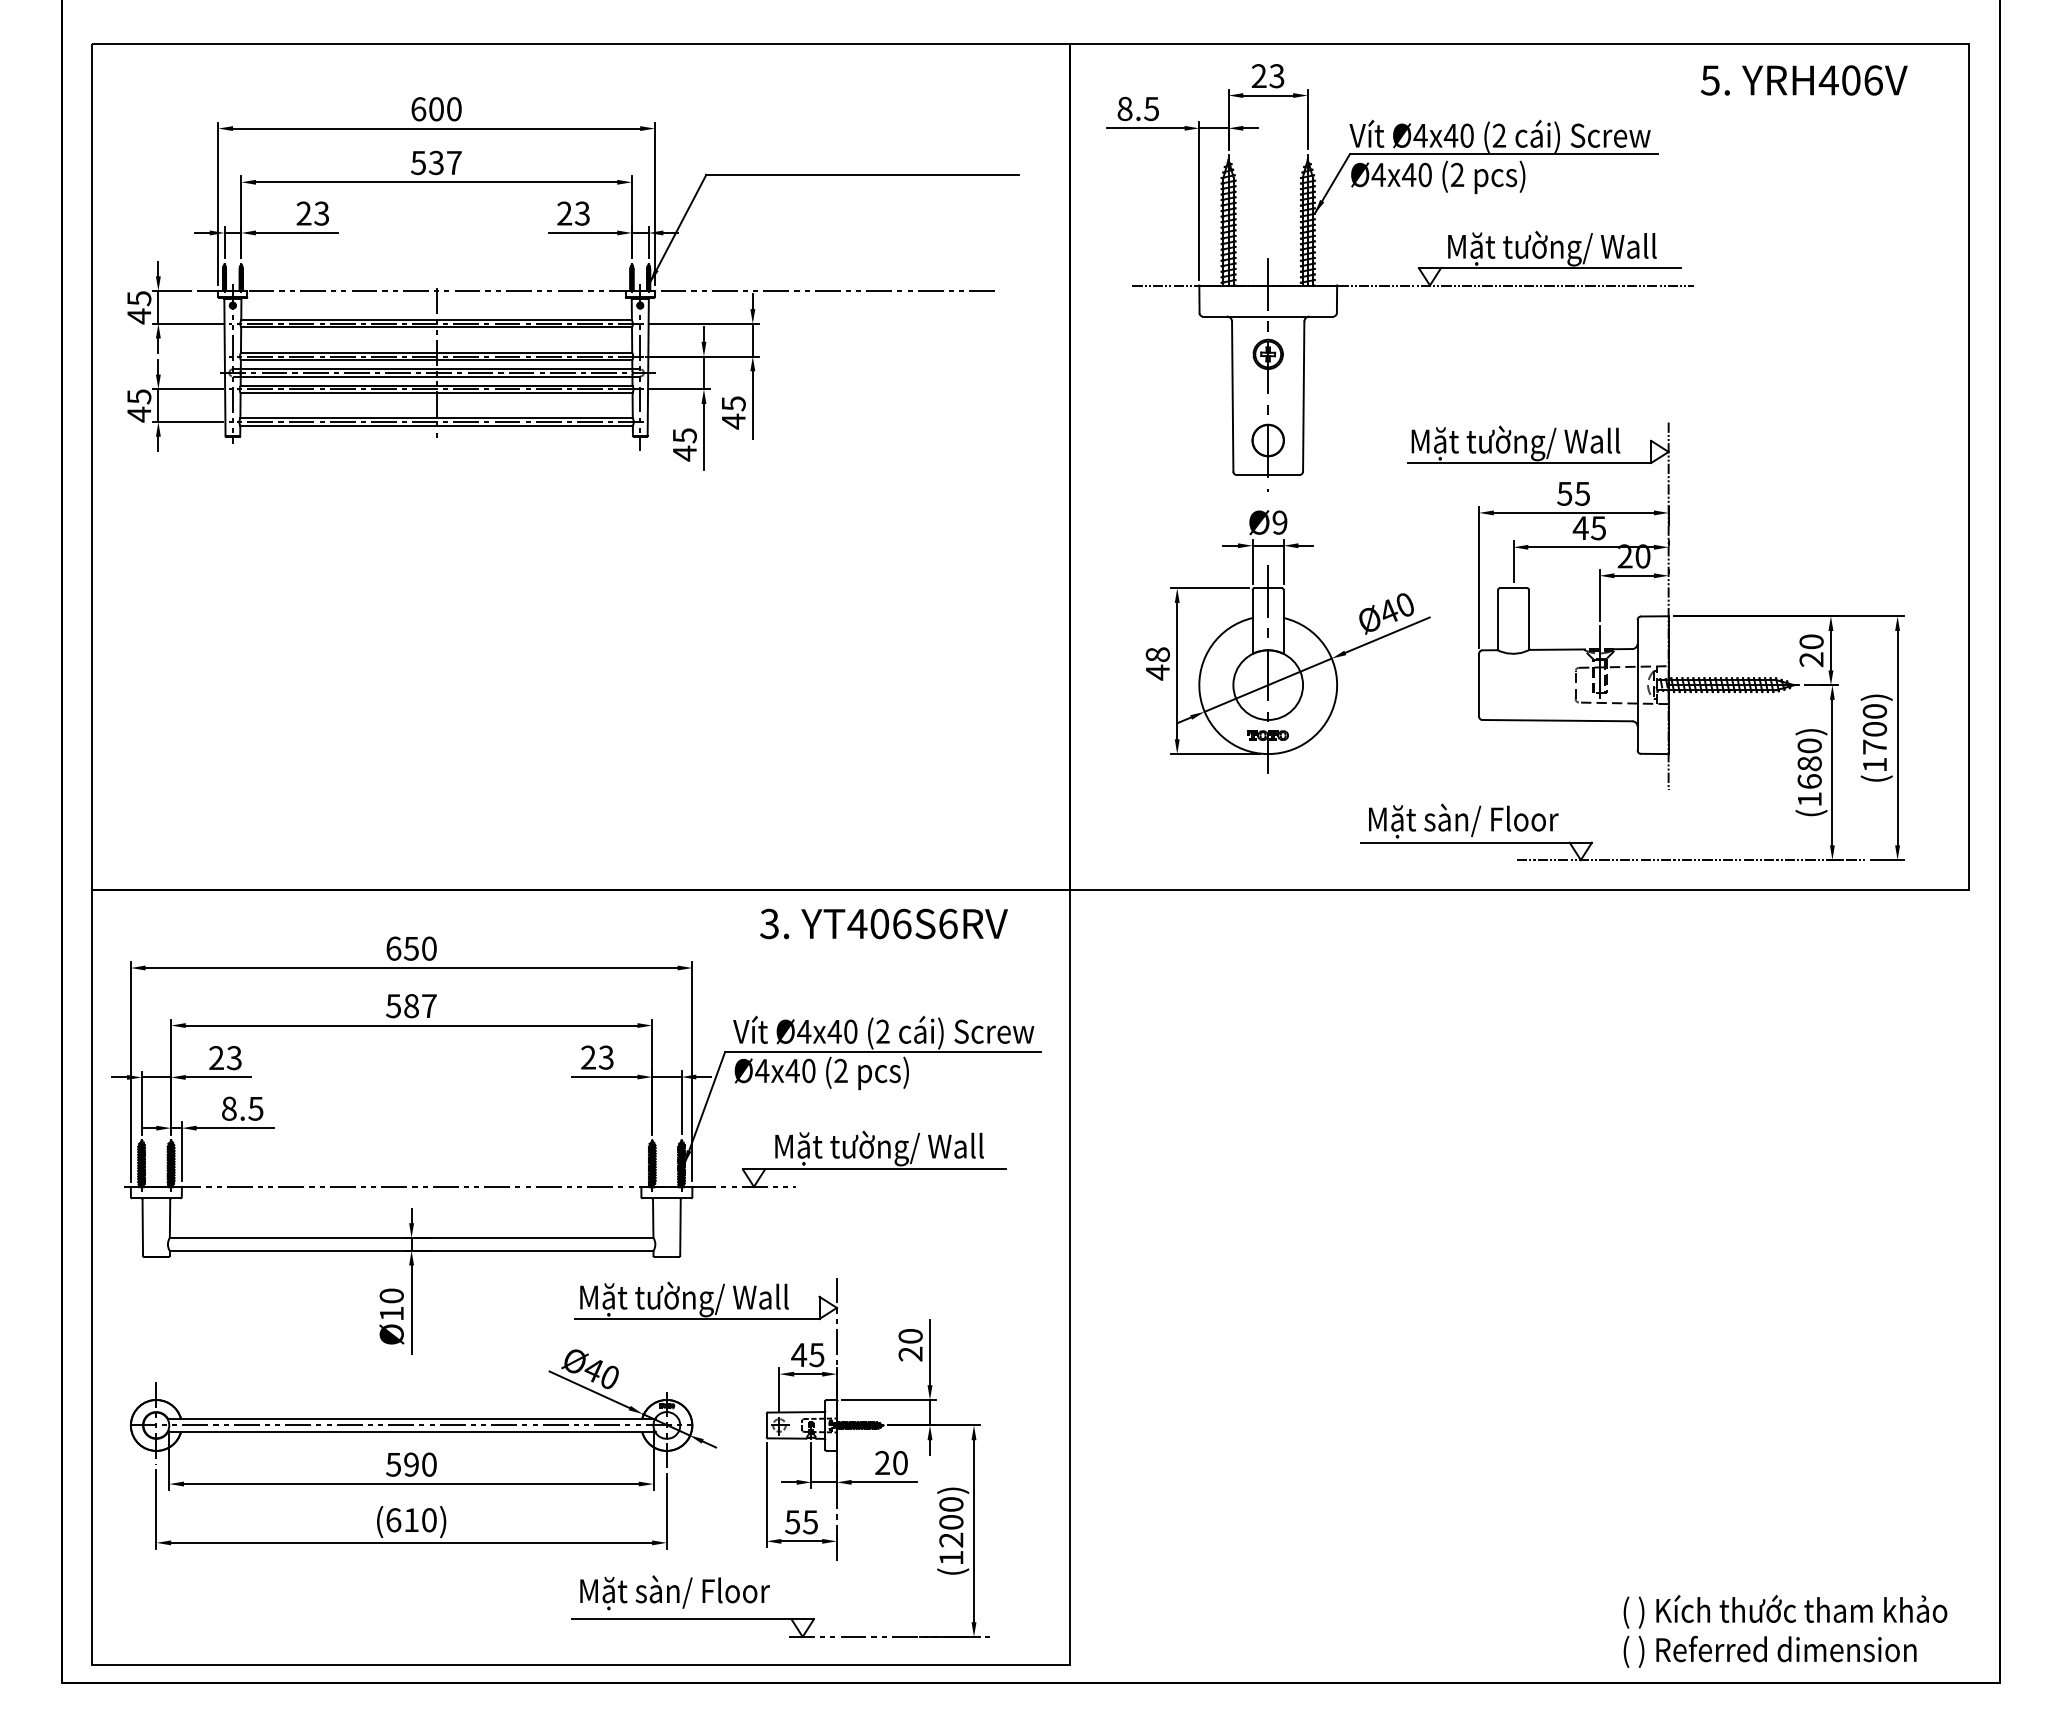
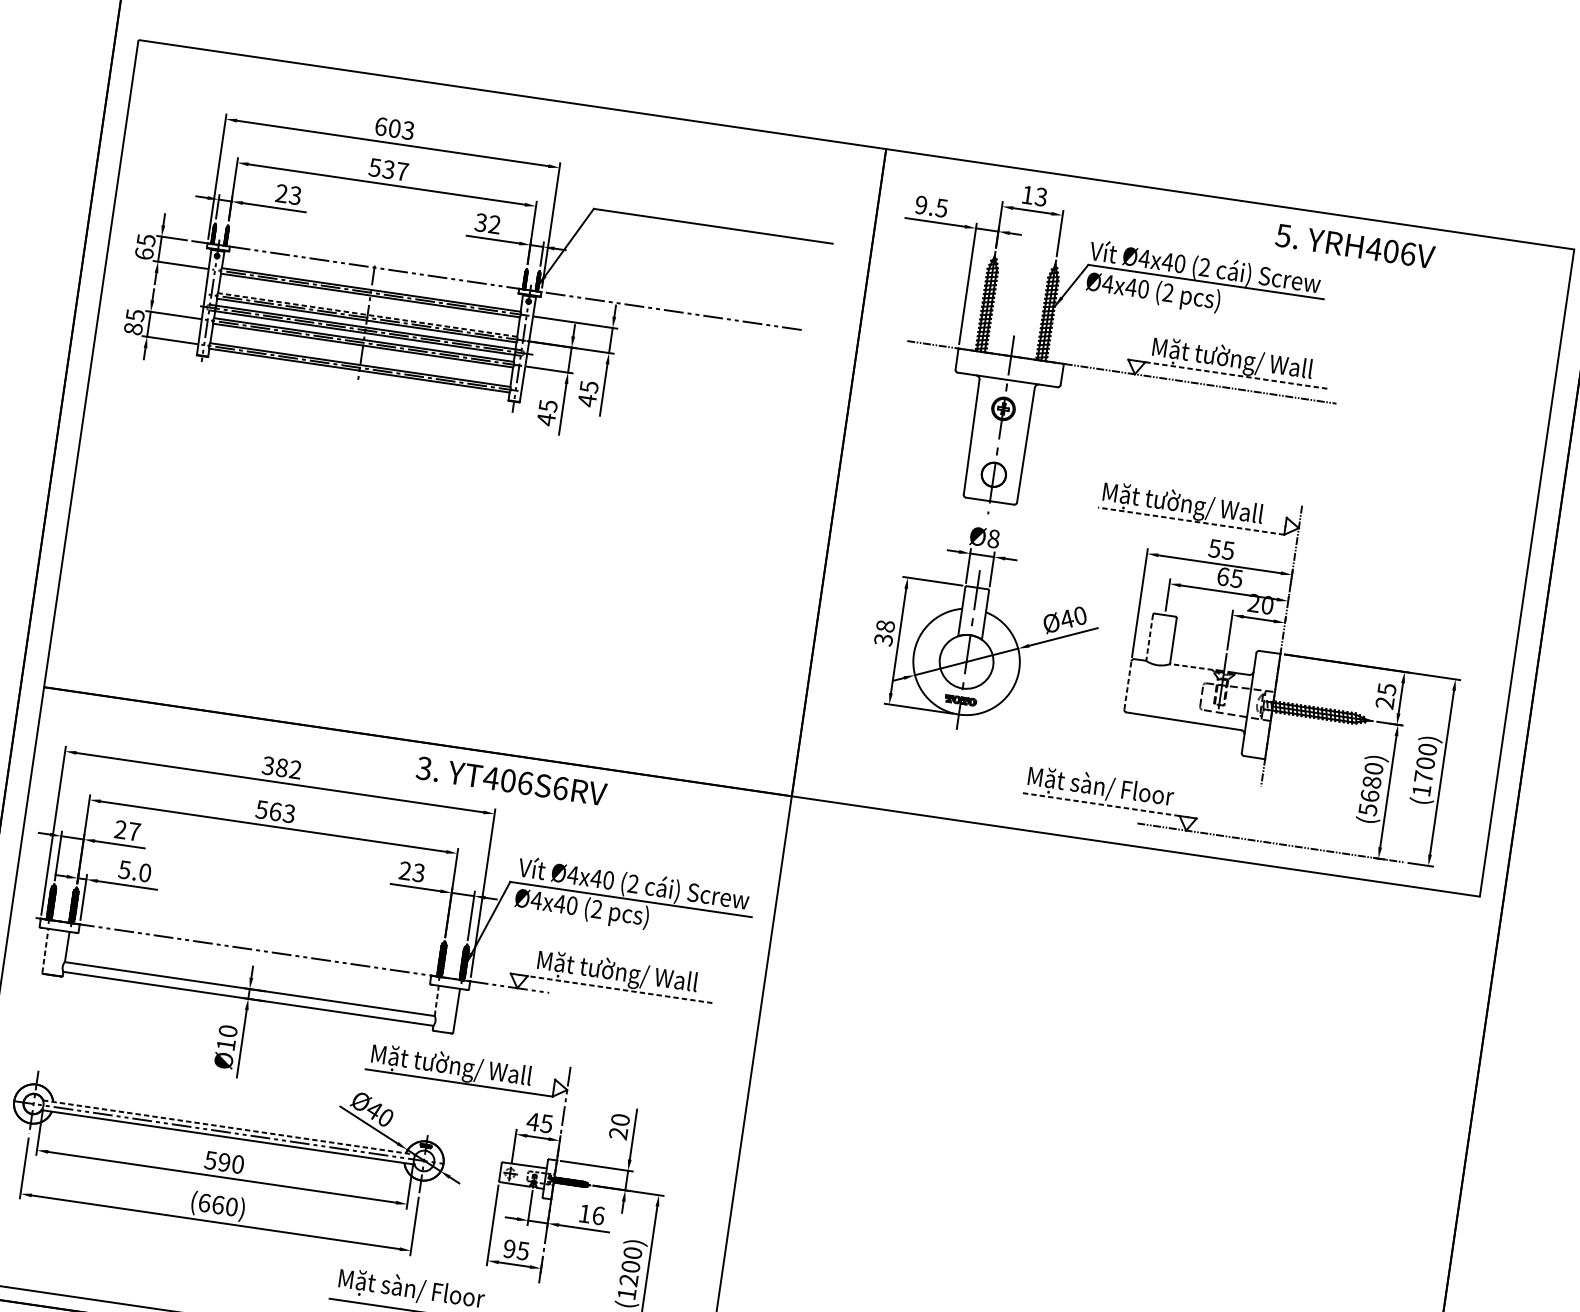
text: (1258, 75) -> (1027, 194), 23 -> 13
text: (1803, 80) -> (1354, 246), moved
text: (1124, 108) -> (921, 204), 8.5 -> 9.5
text: (453, 109) -> (407, 130), 600 -> 603
text: (573, 213) -> (487, 223), 23 -> 32
line: (1561, 268) -> (1237, 375), solid -> dashed
text: (139, 316) -> (144, 254), 45 -> 65
line: (436, 352) -> (367, 314), solid -> dashed
text: (139, 414) -> (133, 328), 45 -> 85
line: (1529, 463) -> (1191, 521), solid -> dashed
text: (1279, 522) -> (993, 538), Ø9 -> Ø8
text: (1580, 528) -> (1222, 576), 45 -> 65
line: (1498, 620) -> (1149, 638), solid -> dashed
text: (1811, 641) -> (1386, 689), 20 -> 25
line: (1557, 649) -> (1191, 666), solid -> dashed
text: (1157, 672) -> (883, 639), 48 -> 38
line: (1479, 684) -> (1128, 684), solid -> dashed
text: (1809, 799) -> (1367, 809), (1680) -> (5680)
line: (1464, 842) -> (1099, 804), solid -> dashed
text: (883, 923) -> (511, 780), moved
text: (411, 948) -> (282, 767), 650 -> 382
text: (420, 1006) -> (282, 813), 587 -> 563
text: (233, 1058) -> (133, 831), 23 -> 27
text: (242, 1108) -> (134, 871), 8.5 -> 5.0
line: (885, 1169) -> (619, 989), solid -> dashed
line: (653, 1218) -> (436, 1001), solid -> dashed
line: (142, 1227) -> (45, 951), solid -> dashed
line: (412, 1419) -> (230, 1128), solid -> dashed
text: (891, 1463) -> (591, 1215), 20 -> 16
text: (411, 1520) -> (218, 1205), (610) -> (660)
text: (792, 1522) -> (509, 1249), 55 -> 95

